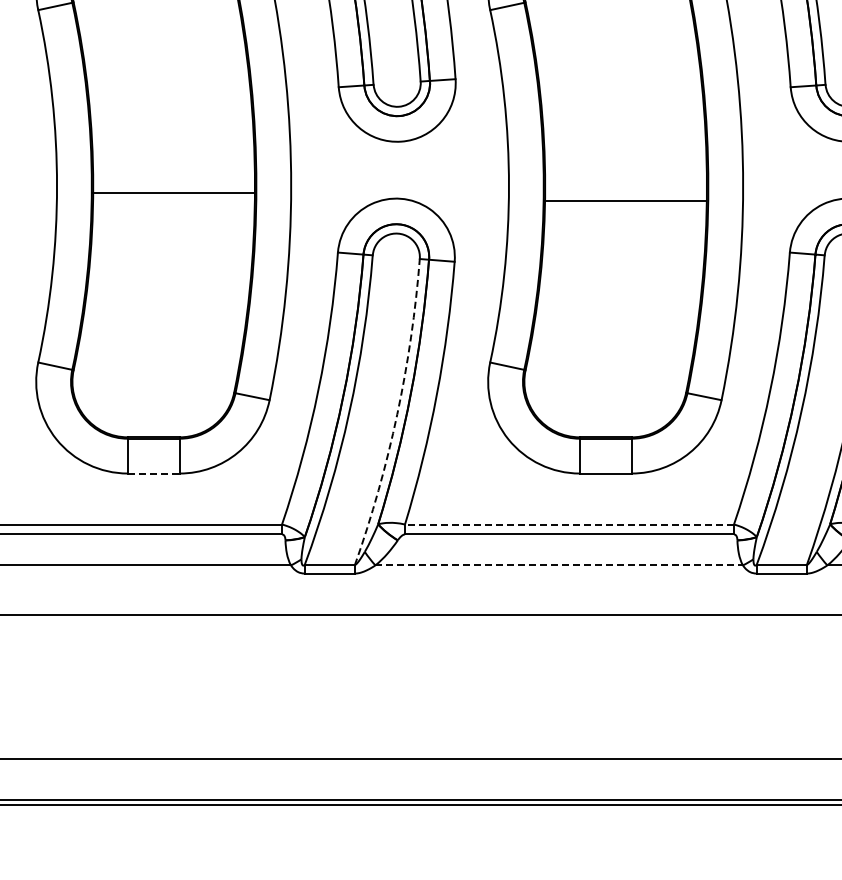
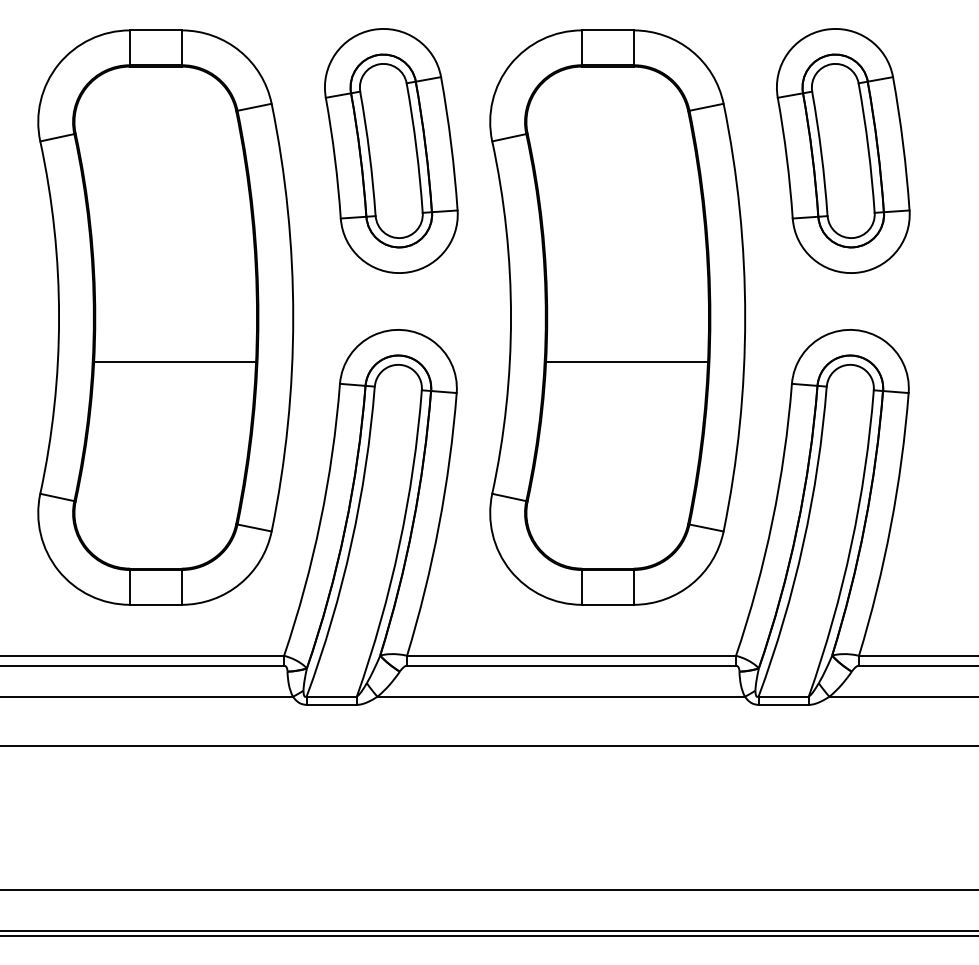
line: (173, 192) -> (175, 361), moved
line: (625, 200) -> (627, 361), moved
arc: (397, 414) -> (399, 545), dashed -> solid
line: (153, 473) -> (155, 604), dashed -> solid
line: (569, 524) -> (571, 655), dashed -> solid
line: (559, 565) -> (561, 696), dashed -> solid

